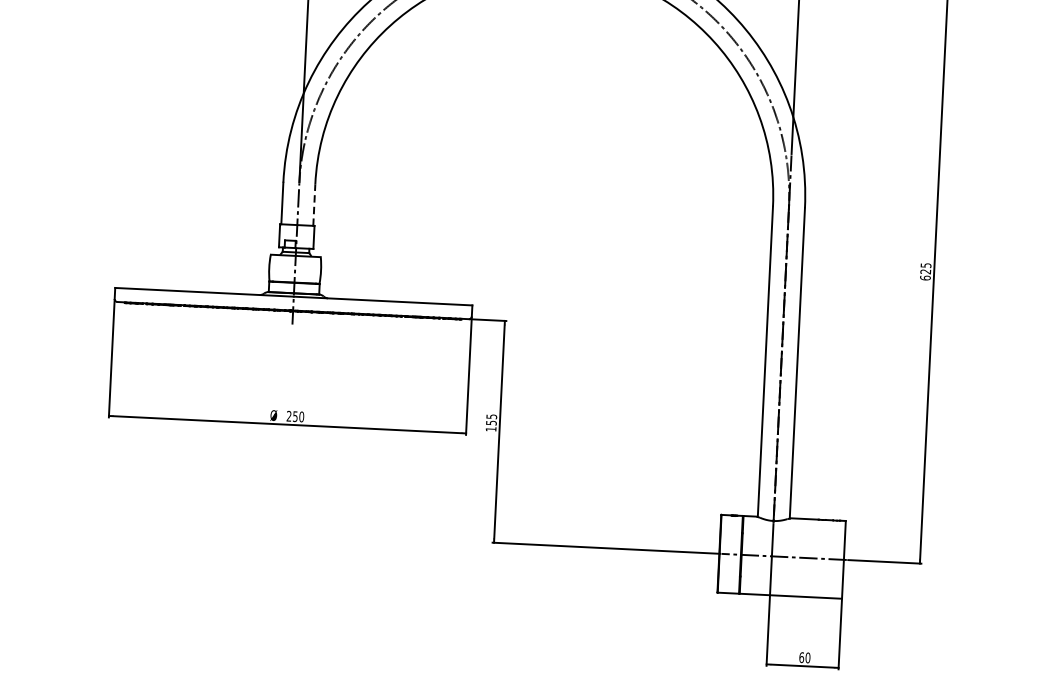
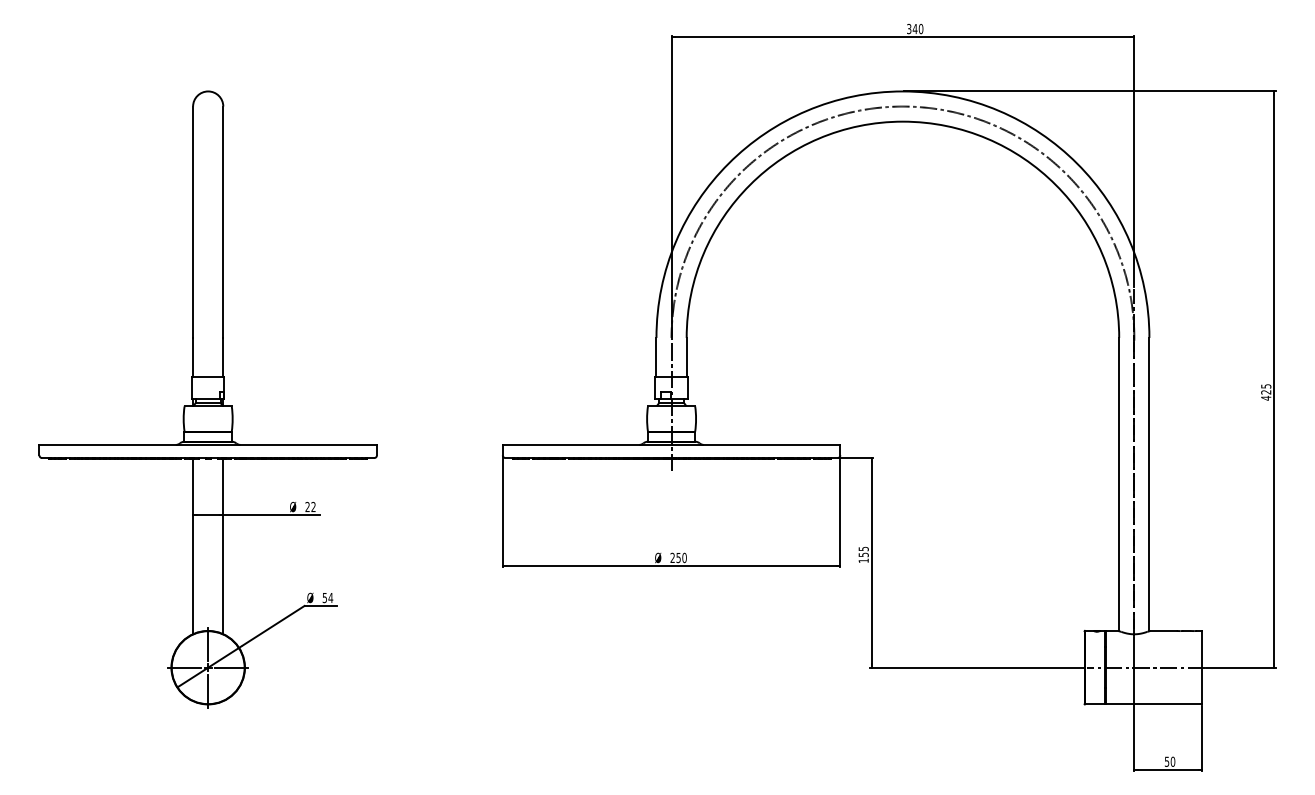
line: (314, 204) -> (686, 357), dashed -> solid
text: (925, 278) -> (1266, 398), 625 -> 425
text: (801, 657) -> (1166, 761), 60 -> 50

